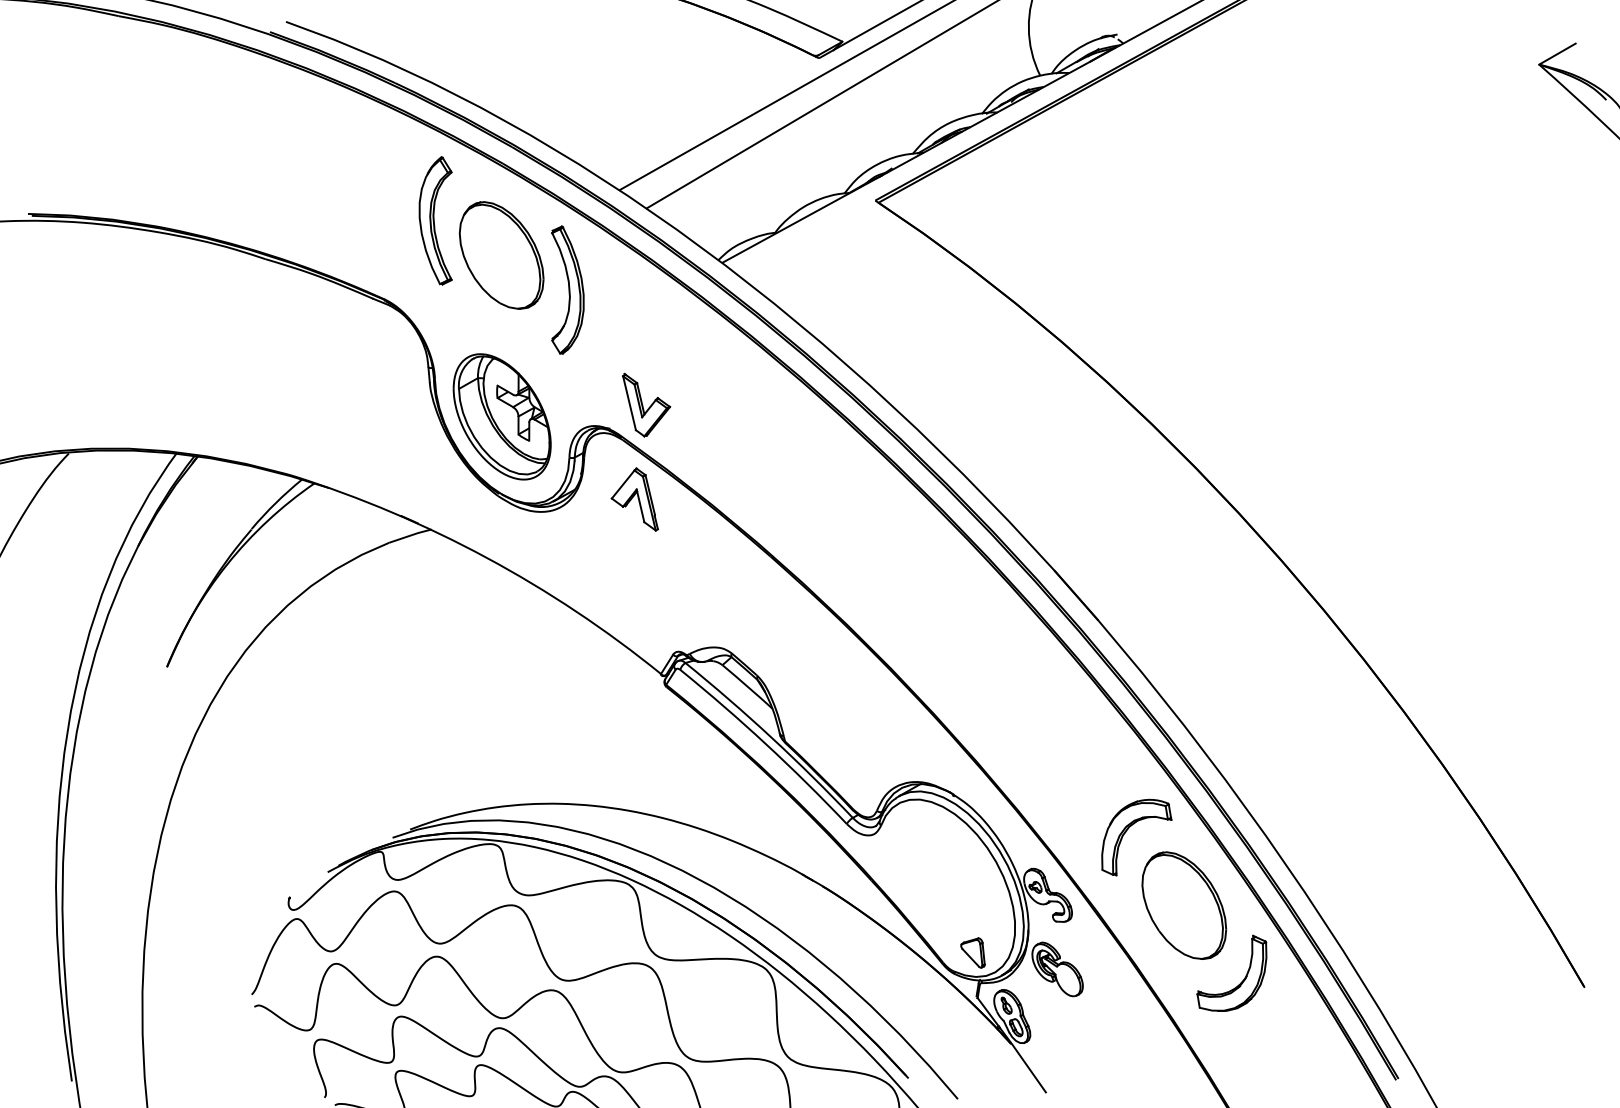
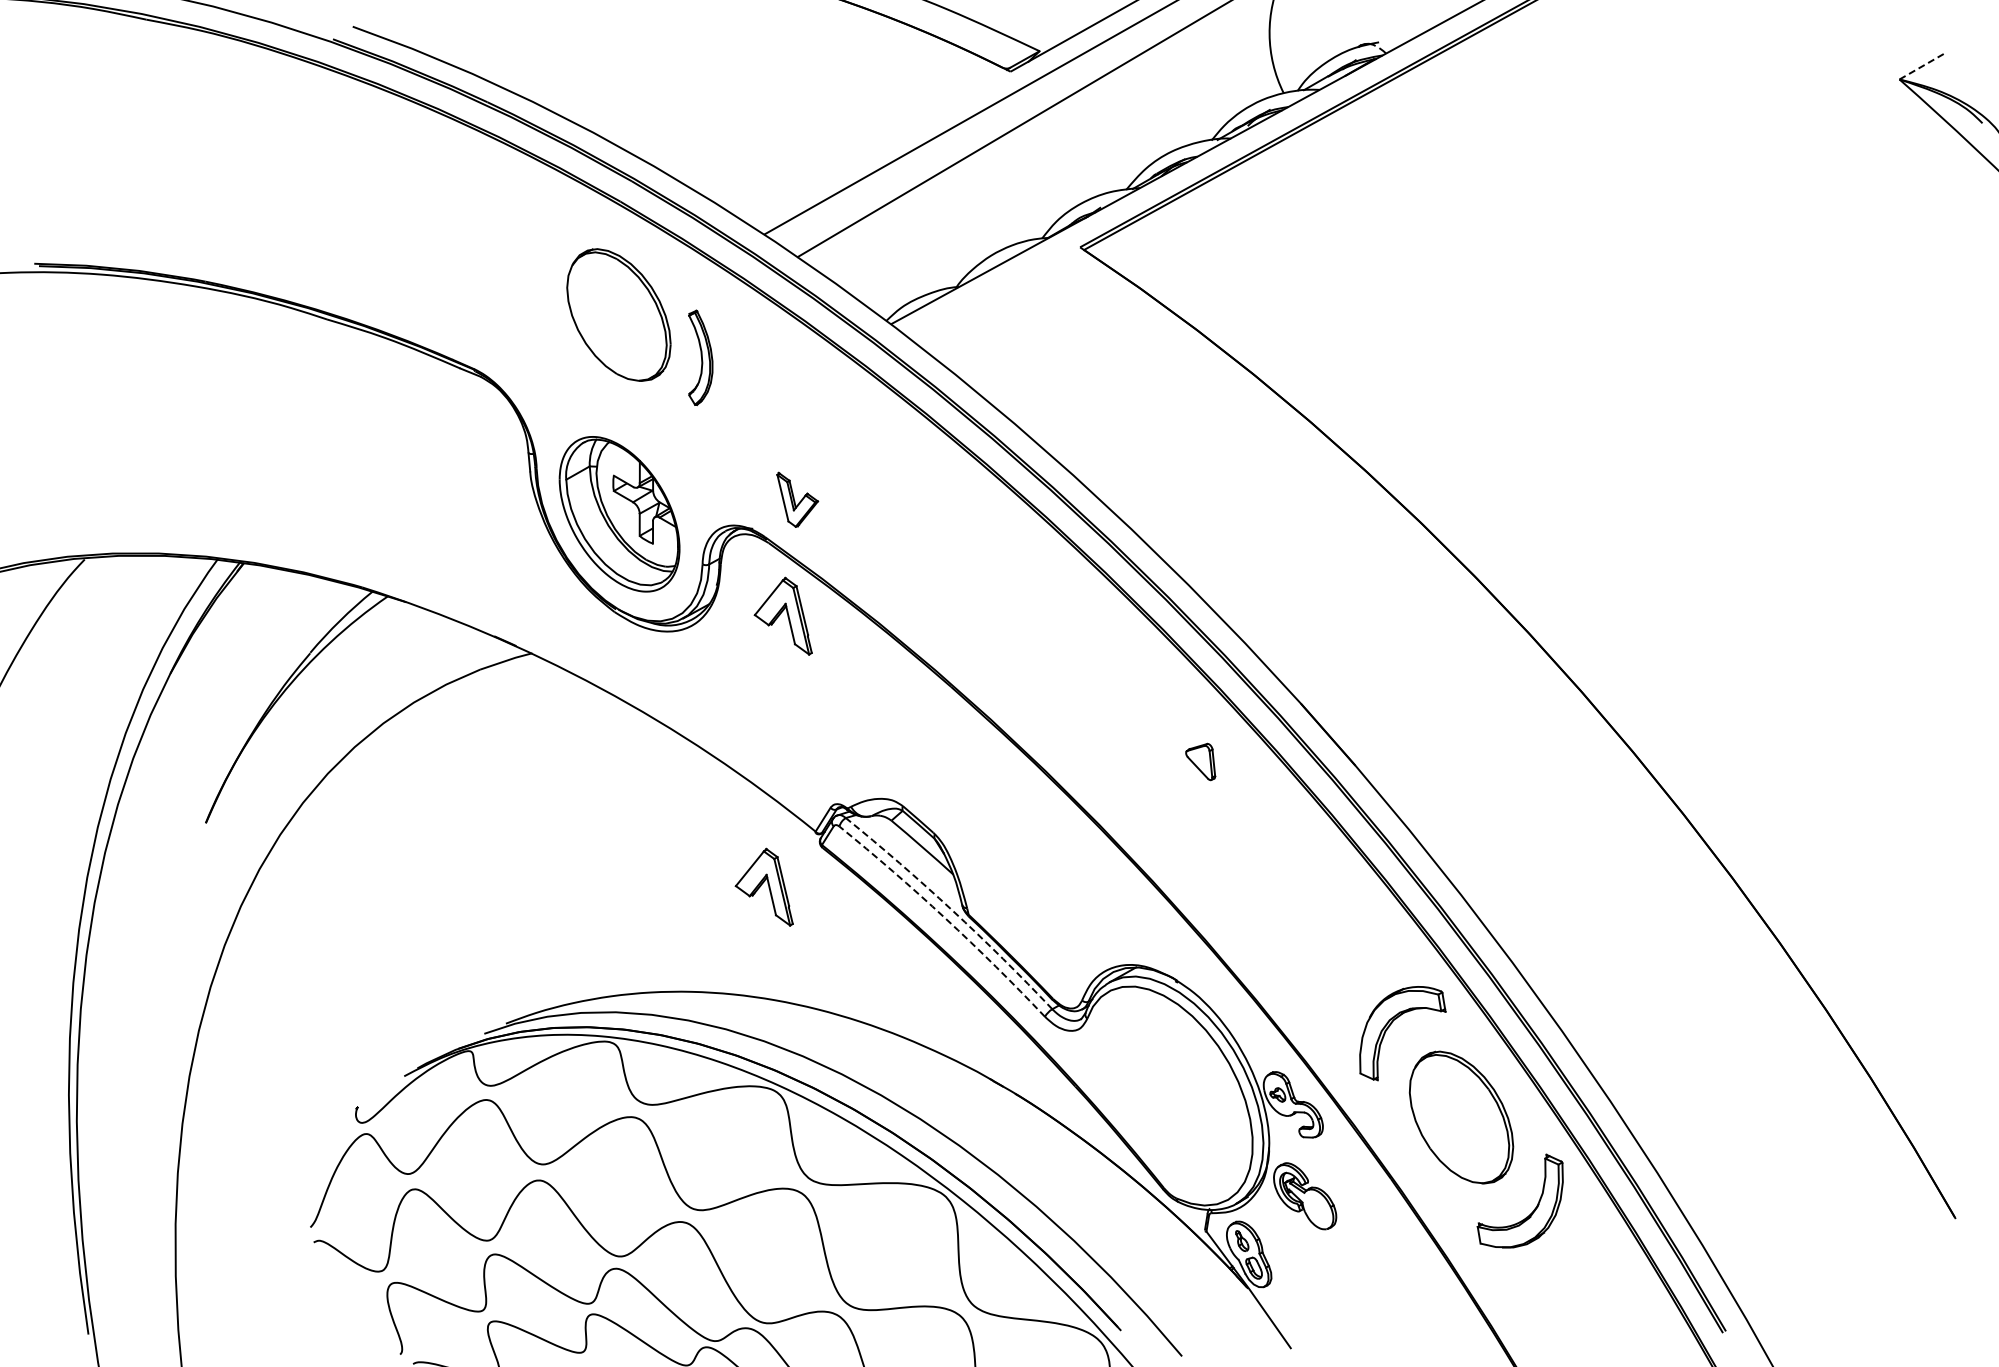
line: (1557, 54) -> (1922, 66), solid -> dashed
part: (435, 220) -> (537, 271), removed
part: (567, 289) -> (700, 357), size x0.6
part: (646, 404) -> (797, 499), size x0.7
part: (618, 718) -> (763, 886), added
arc: (771, 737) -> (952, 910), solid -> dashed
arc: (766, 744) -> (945, 918), solid -> dashed
part: (972, 952) -> (1200, 761), moved

